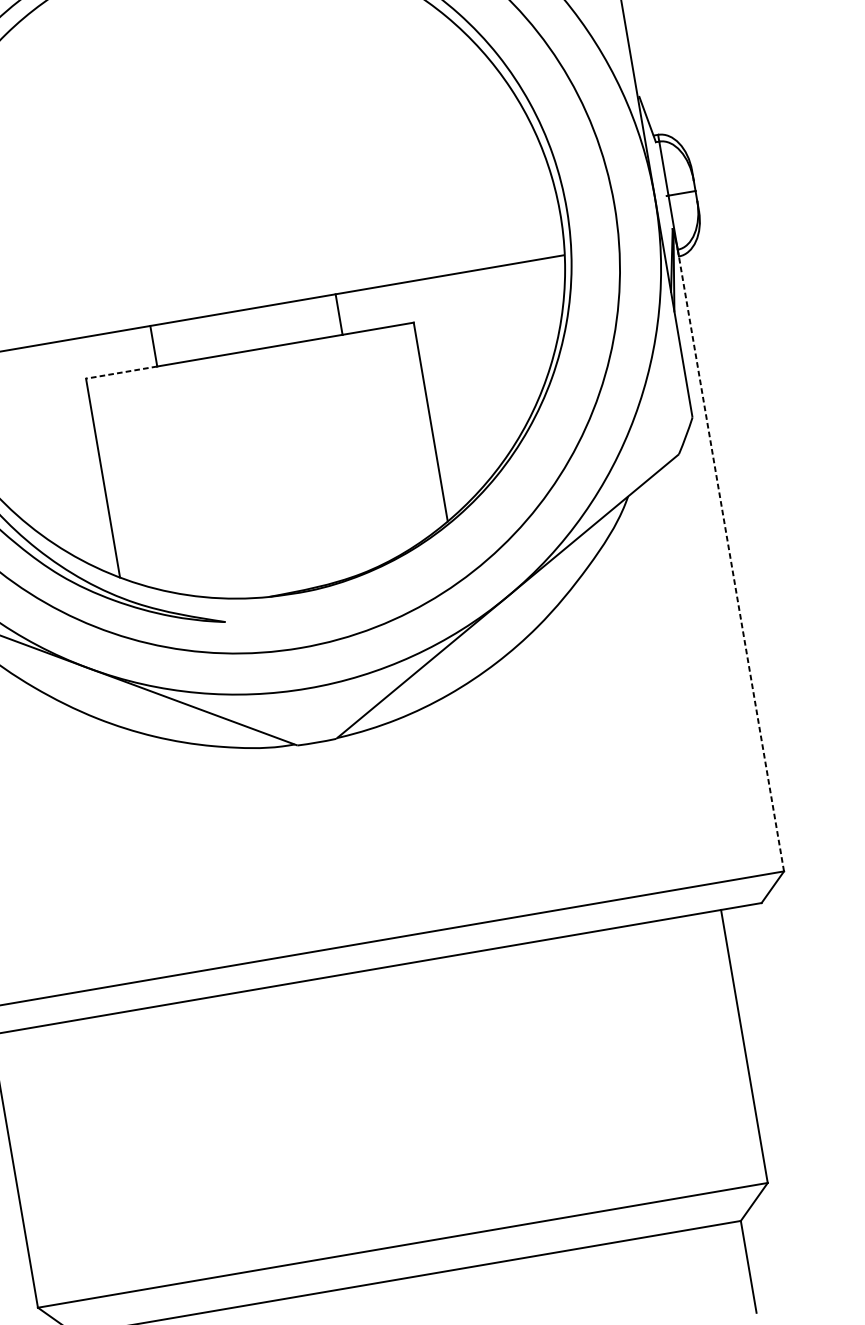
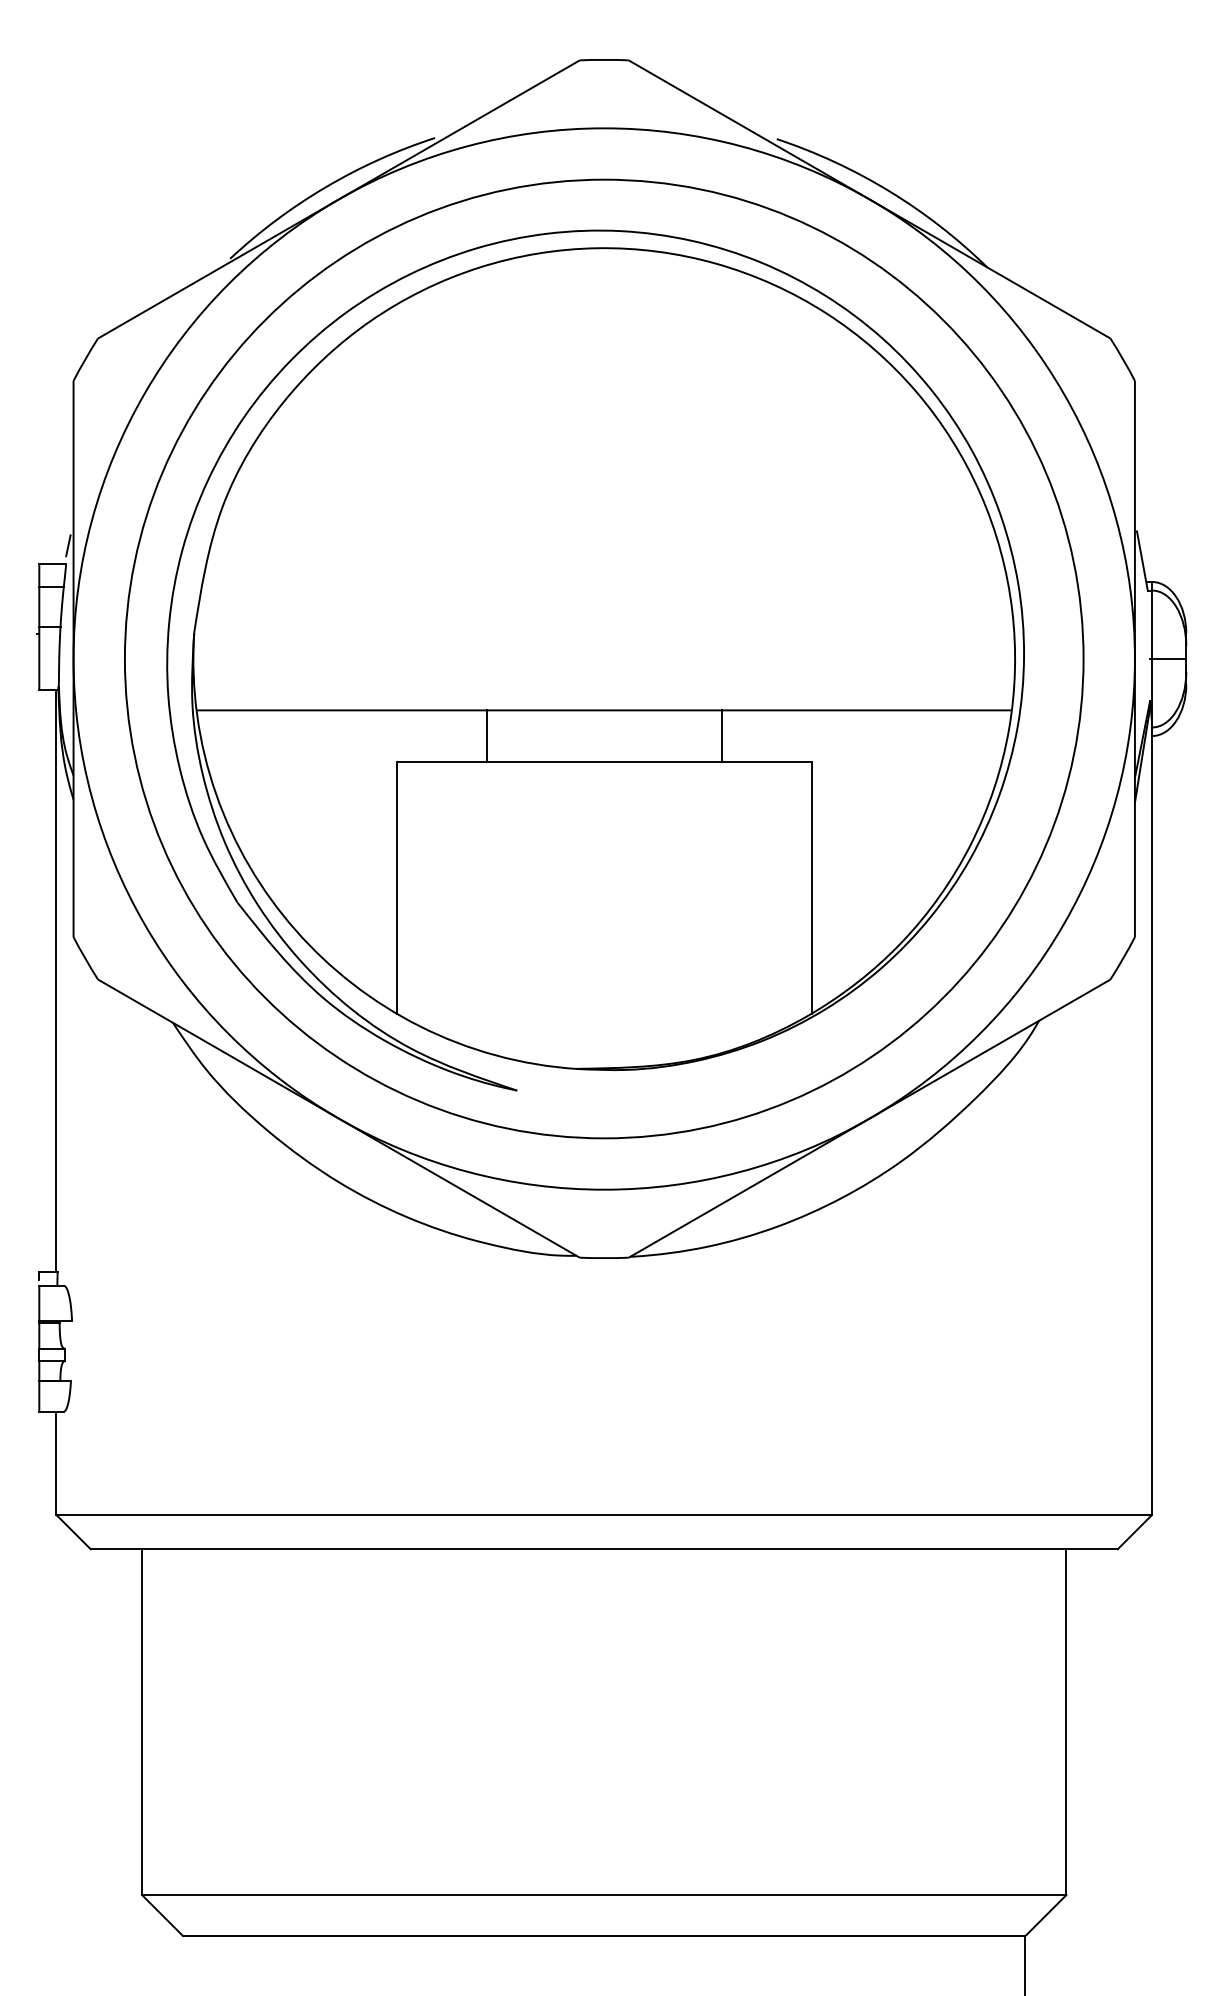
line: (121, 372) -> (441, 761), dashed -> solid
line: (731, 560) -> (1152, 1121), dashed -> solid

